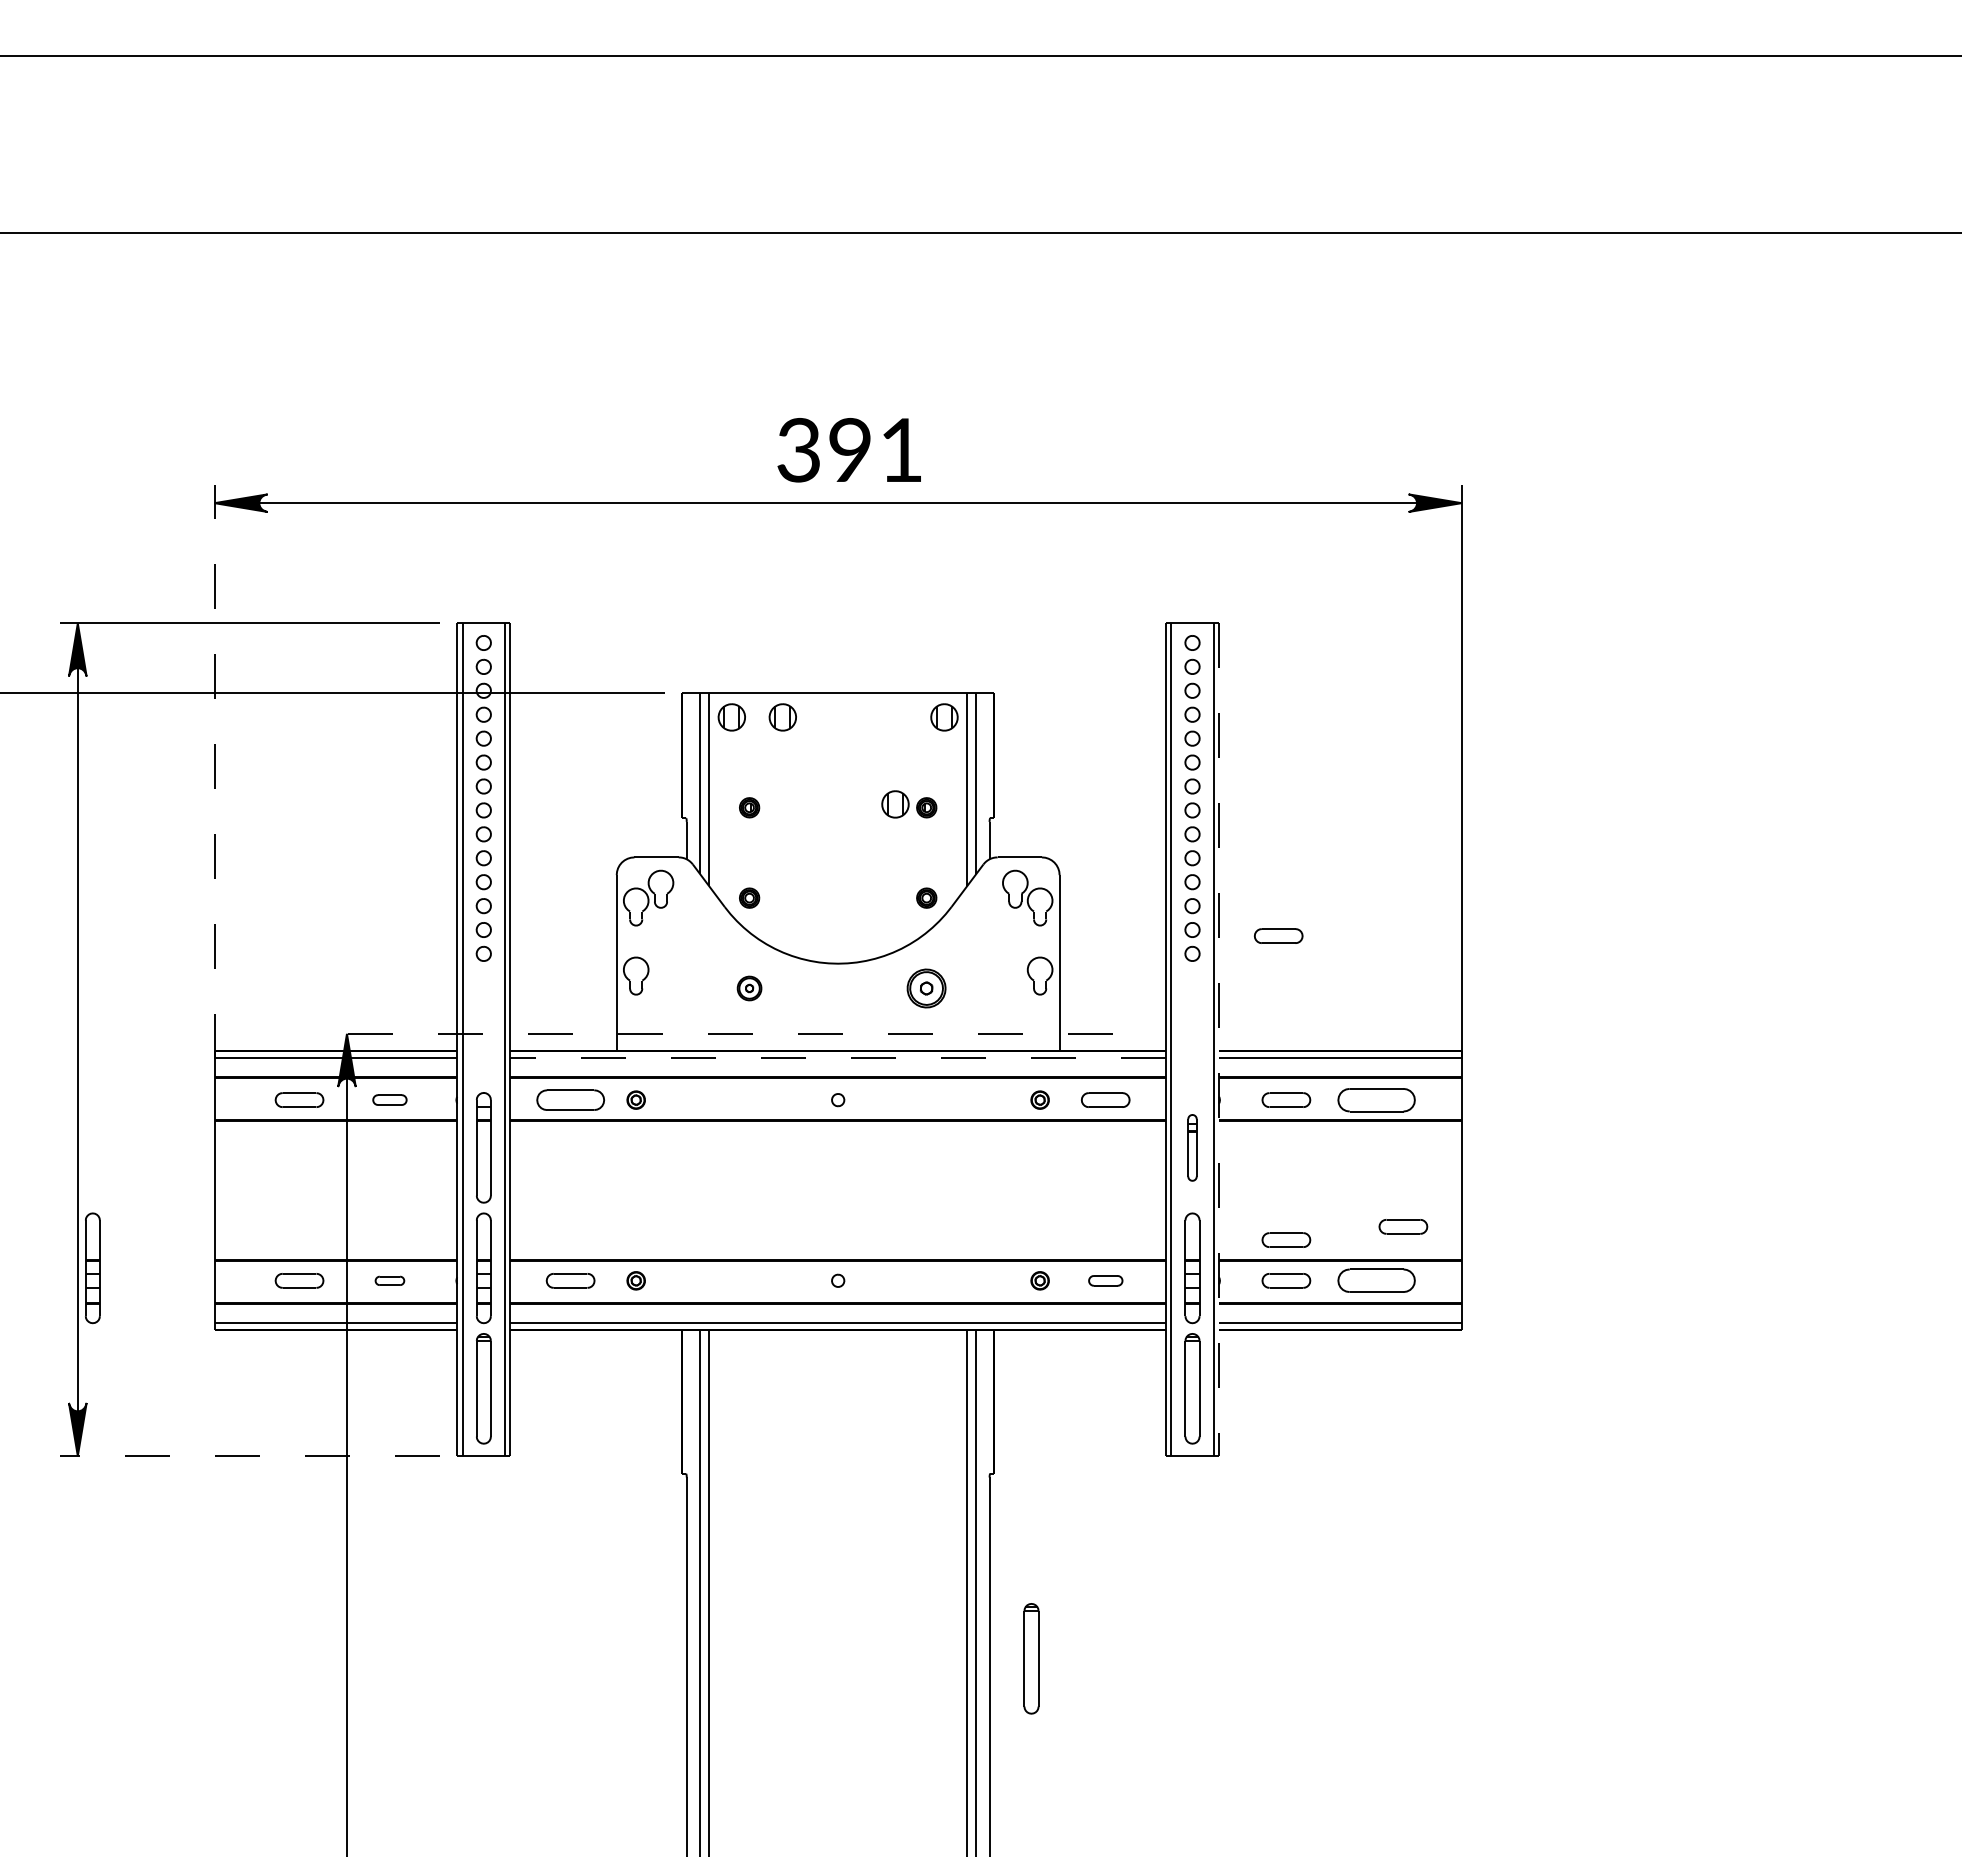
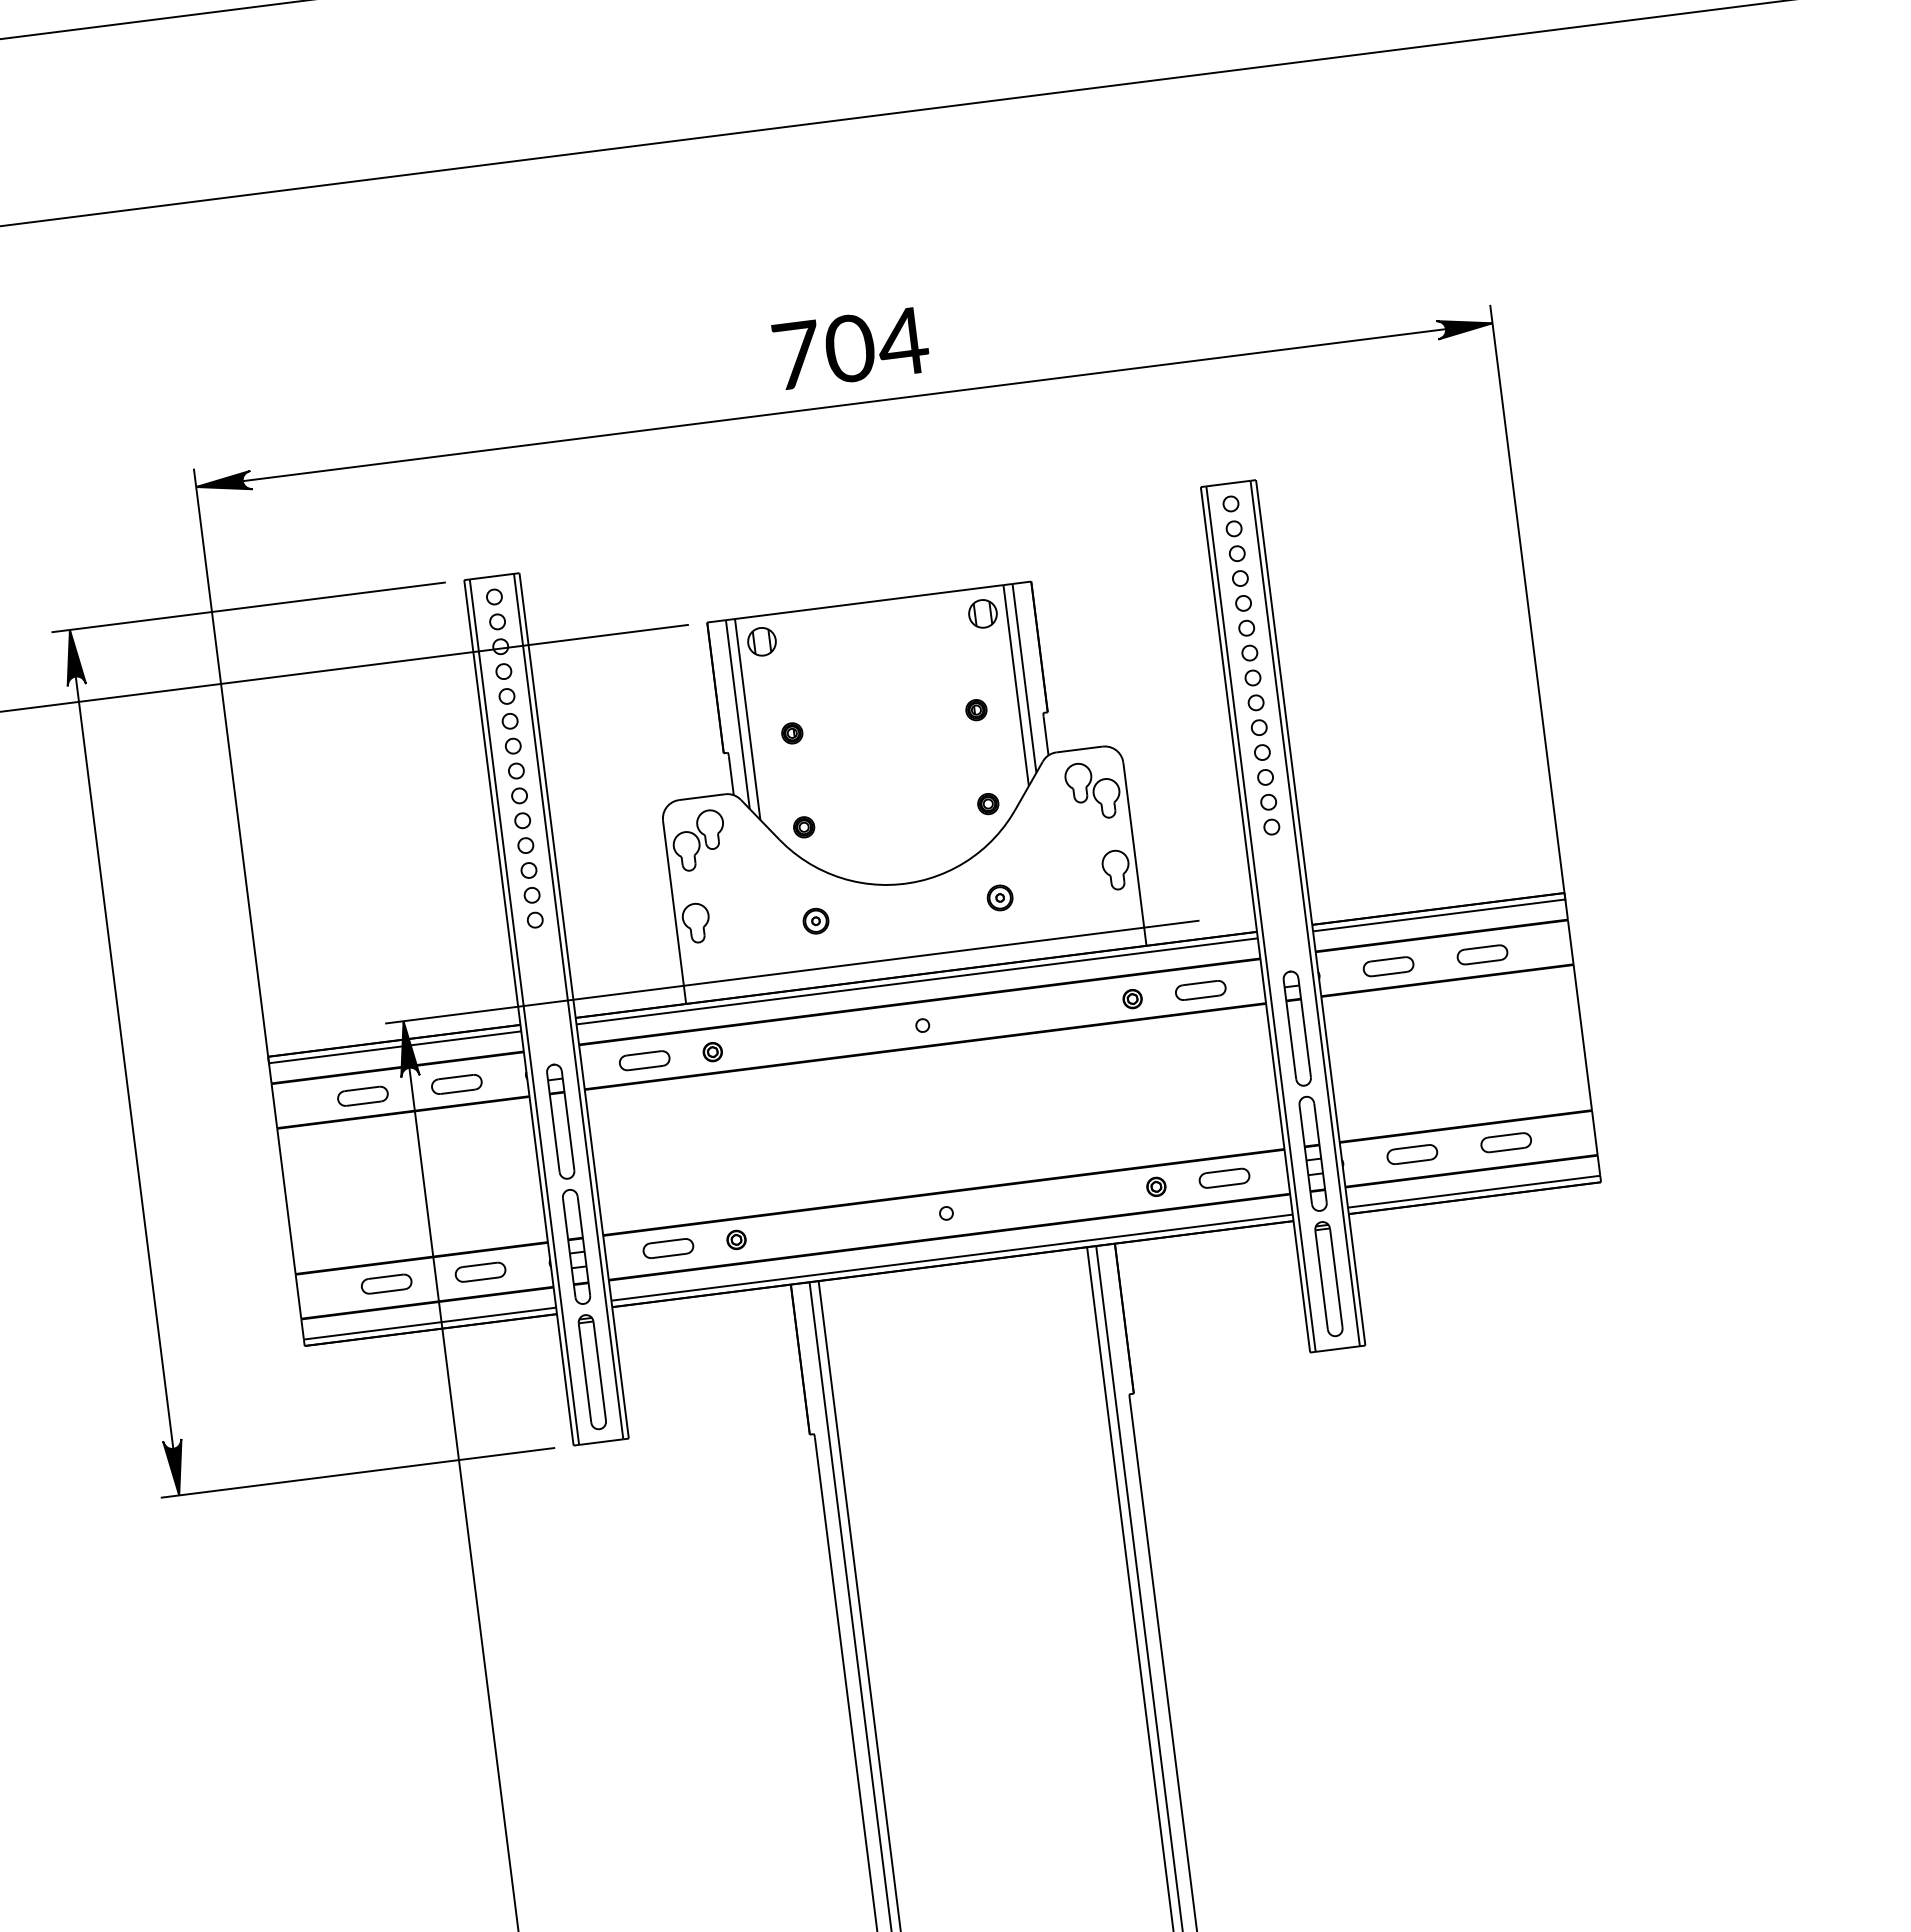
text: (850, 450) -> (850, 348), 391 -> 704
part: (782, 717) -> (814, 635), removed
line: (214, 772) -> (231, 766), dashed -> solid
part: (895, 804) -> (943, 710), removed
part: (1278, 935) -> (1358, 796), removed
part: (926, 988) -> (999, 897), size x0.62
line: (721, 1033) -> (792, 971), dashed -> solid
line: (1219, 1040) -> (1311, 913), dashed -> solid
line: (838, 1057) -> (917, 981), dashed -> solid
part: (389, 1099) -> (456, 1083), size x1.43
part: (570, 1099) -> (644, 1060), size x0.71
part: (1376, 1099) -> (1482, 954), size x0.62
part: (1192, 1147) -> (1297, 1028), size x1.67
part: (1403, 1226) -> (1526, 1082), removed
part: (1286, 1239) -> (1407, 1111), removed
part: (92, 1268) -> (169, 1298), removed
part: (389, 1280) -> (480, 1271), size x1.67
part: (1105, 1280) -> (1224, 1177), size x1.43
part: (1376, 1280) -> (1505, 1142), size x0.62
line: (249, 1456) -> (357, 1473), dashed -> solid
part: (1031, 1658) -> (1196, 1580), removed

